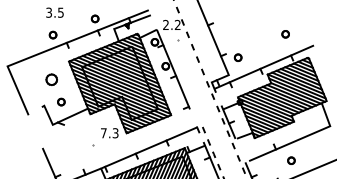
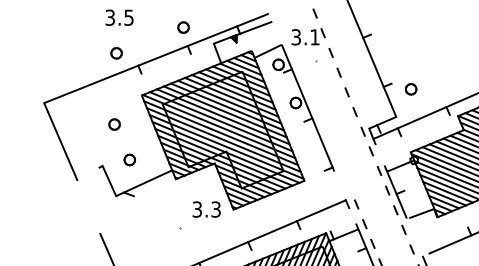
text: (171, 24) -> (305, 36), 2.2 -> 3.1
part: (51, 79) -> (114, 123), size x0.62
text: (103, 133) -> (196, 209), 7.3 -> 3.3

